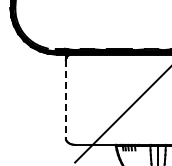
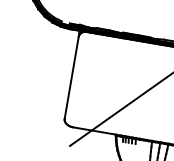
line: (65, 99) -> (71, 77), dashed -> solid

